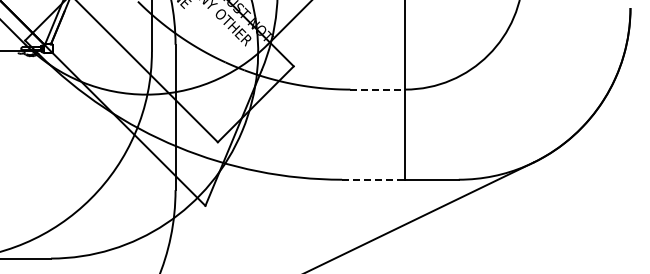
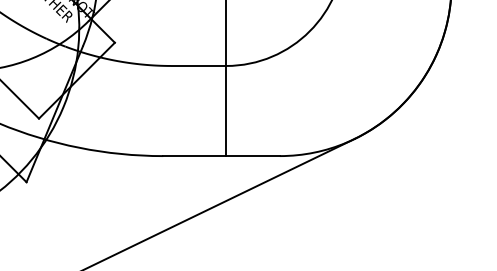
line: (378, 89) -> (199, 65), dashed -> solid
line: (373, 179) -> (194, 155), dashed -> solid

